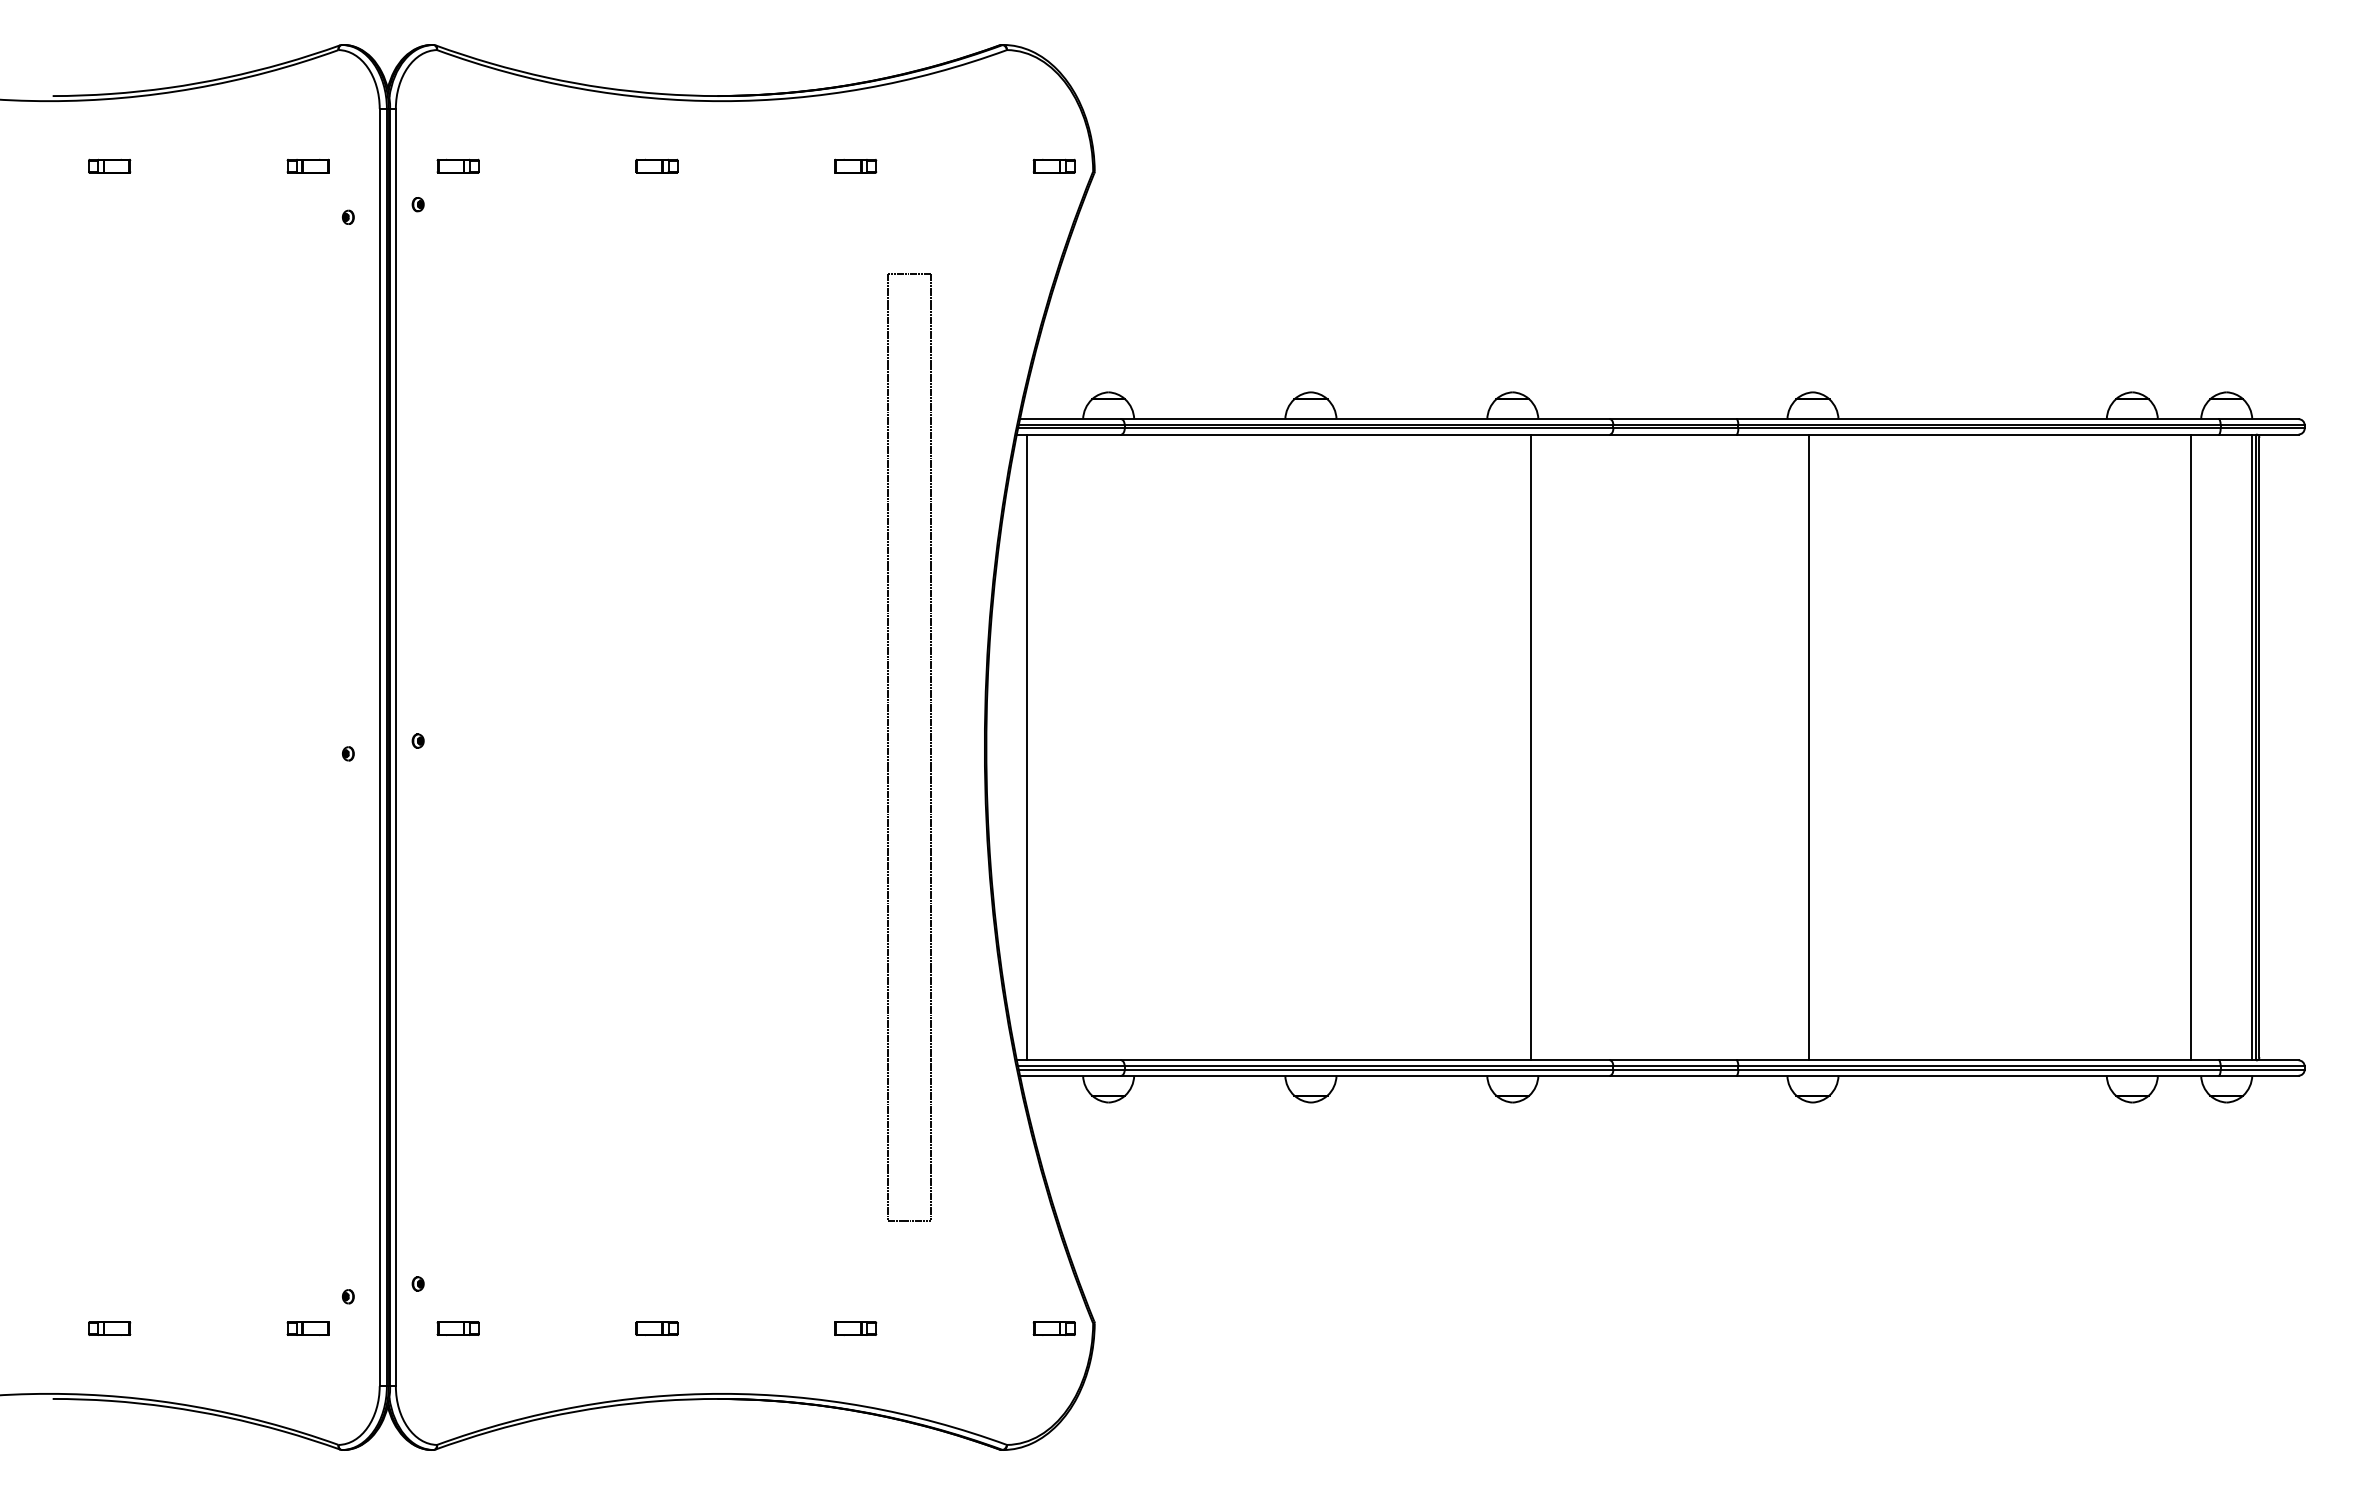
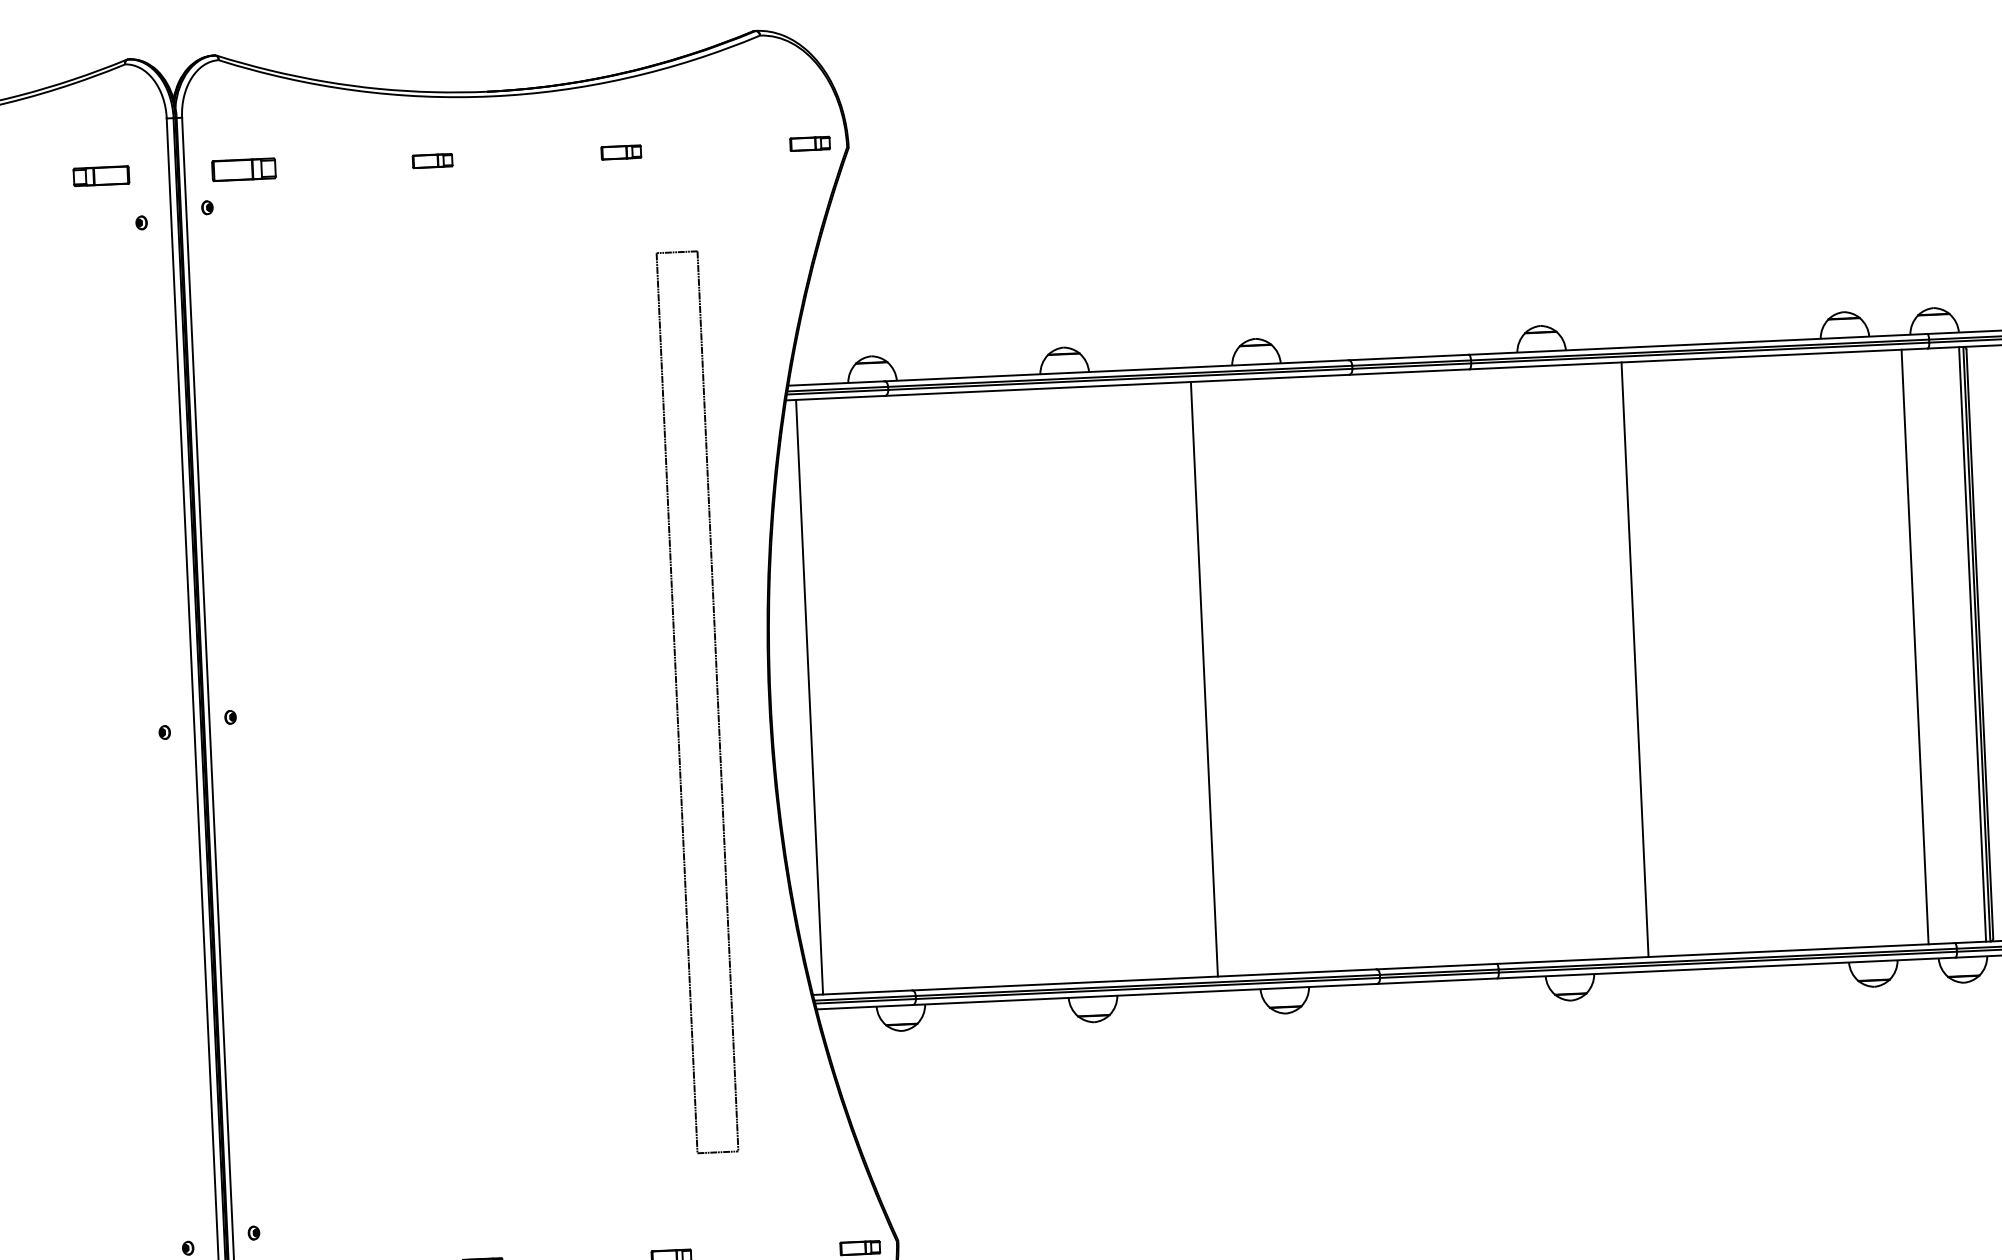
part: (307, 165) -> (100, 175), size x1.4
part: (457, 165) -> (243, 168), size x1.6
line: (1531, 747) -> (1204, 679), moved
line: (1809, 747) -> (1635, 659), moved

